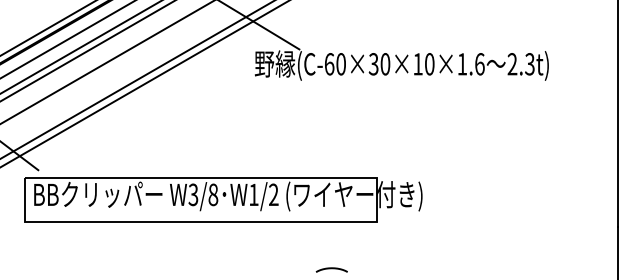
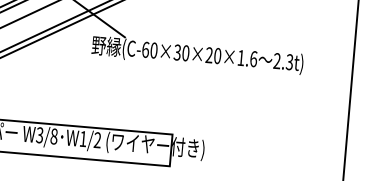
text: (417, 64) -> (208, 55), (C-60×30×10×1.6 -> (C-60×30×20×1.6

